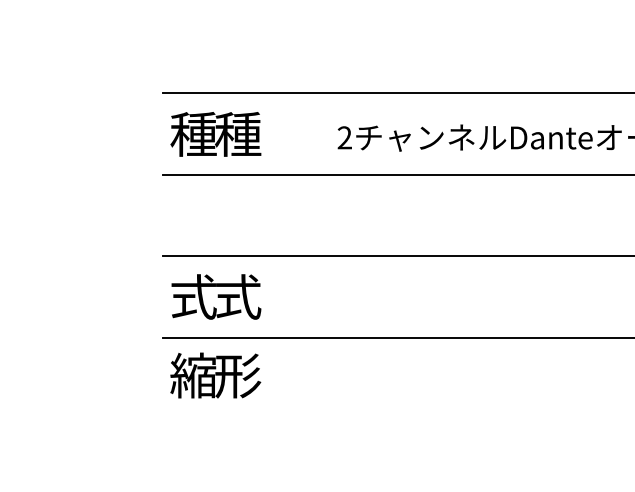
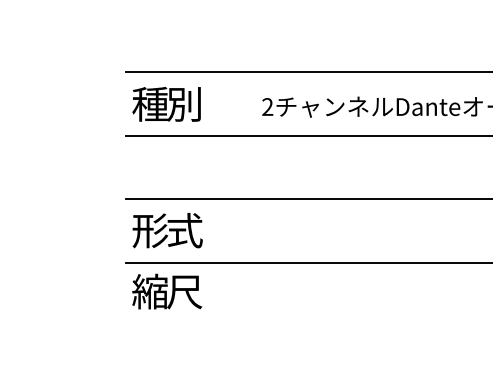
text: (237, 134) -> (184, 104), 種 -> 別
text: (193, 296) -> (150, 230), 式 -> 形
text: (237, 375) -> (184, 291), 形 -> 尺

